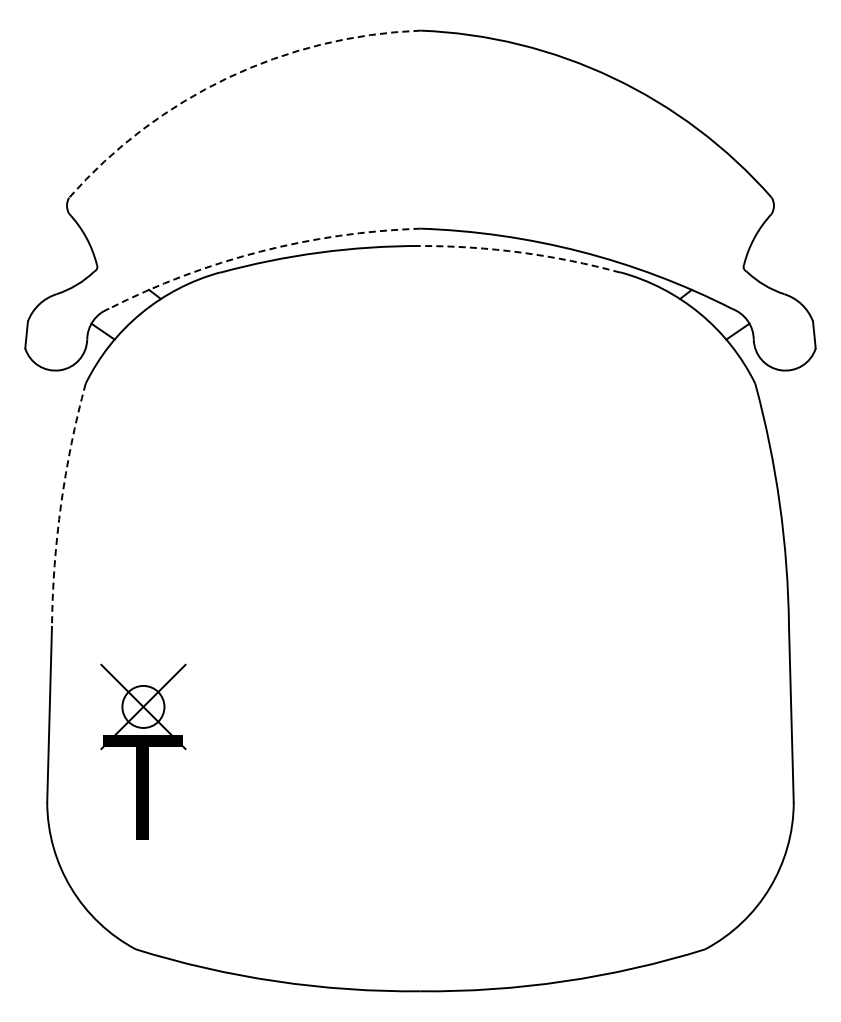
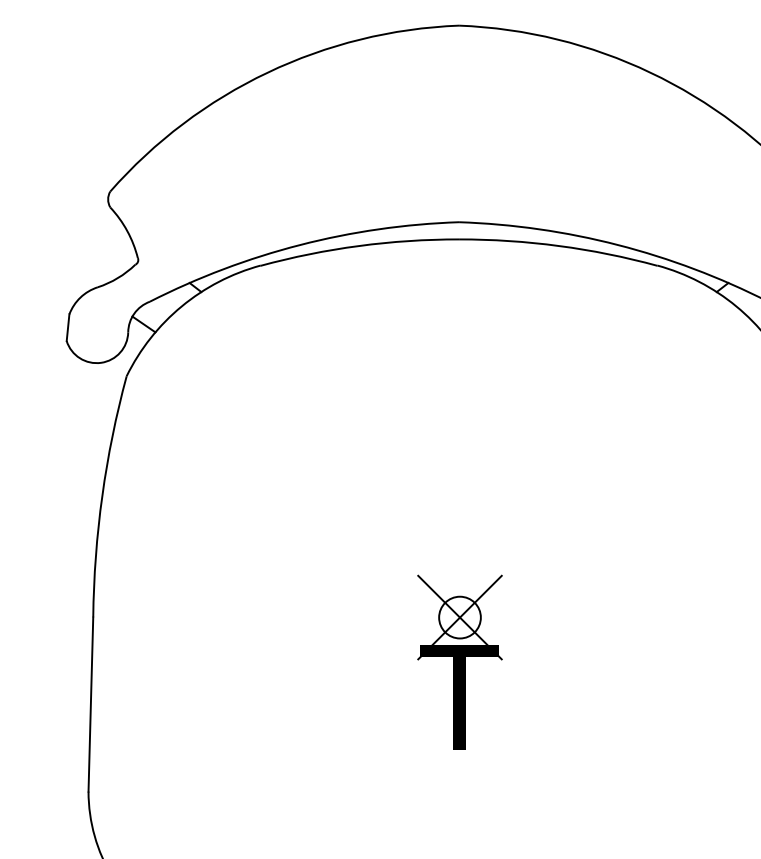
arc: (227, 78) -> (267, 73), dashed -> solid
arc: (260, 251) -> (300, 244), dashed -> solid
arc: (521, 252) -> (559, 245), dashed -> solid
arc: (61, 504) -> (102, 496), dashed -> solid
part: (143, 751) -> (460, 661), moved

